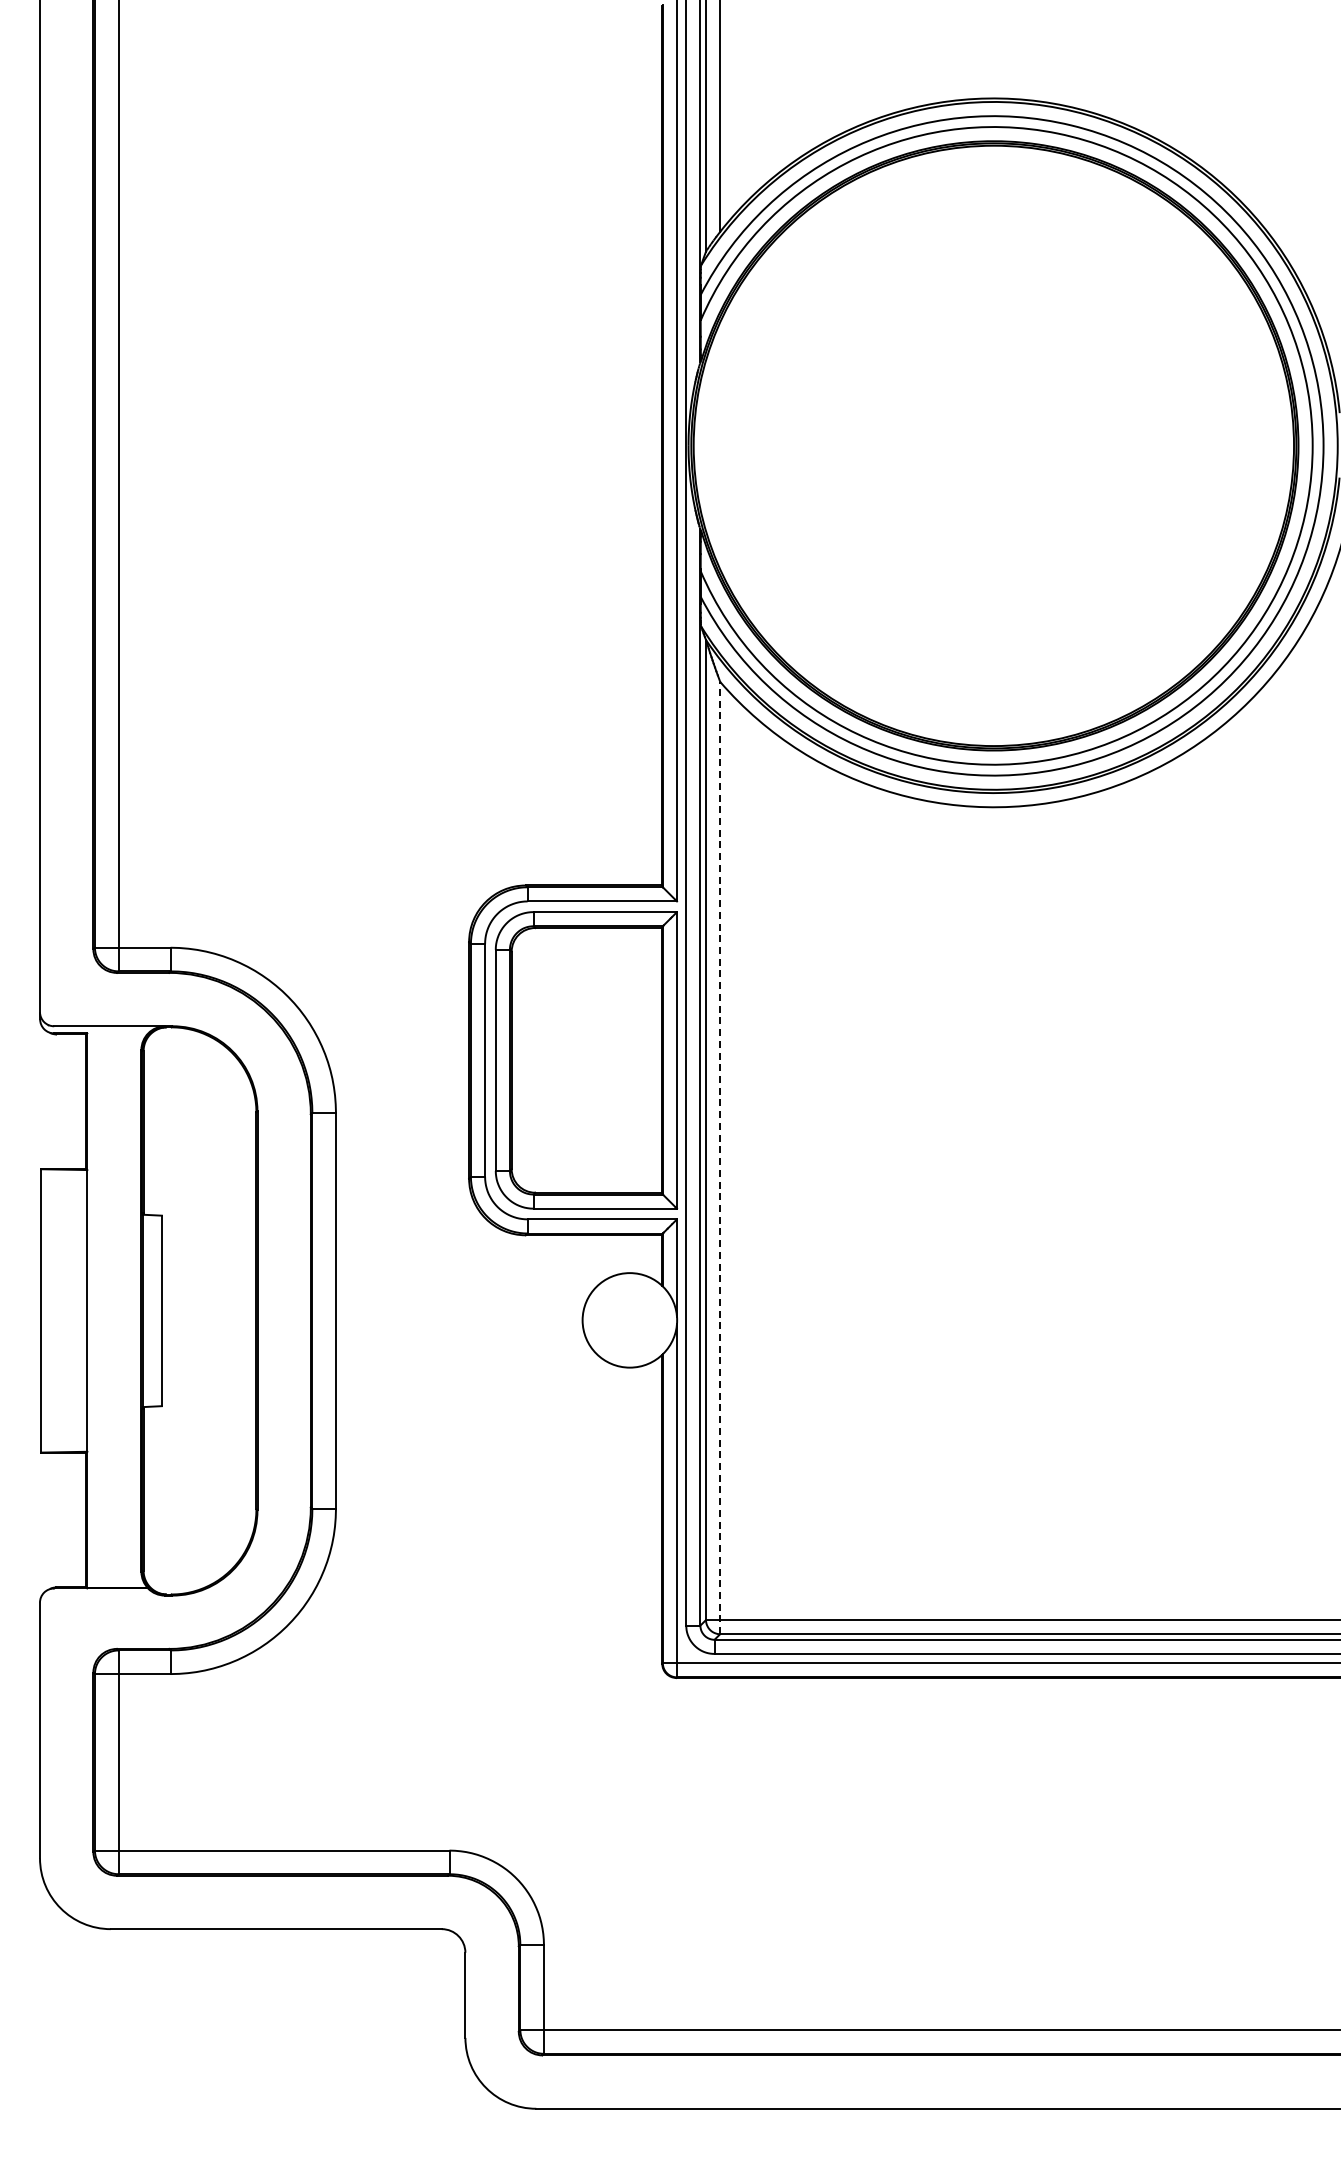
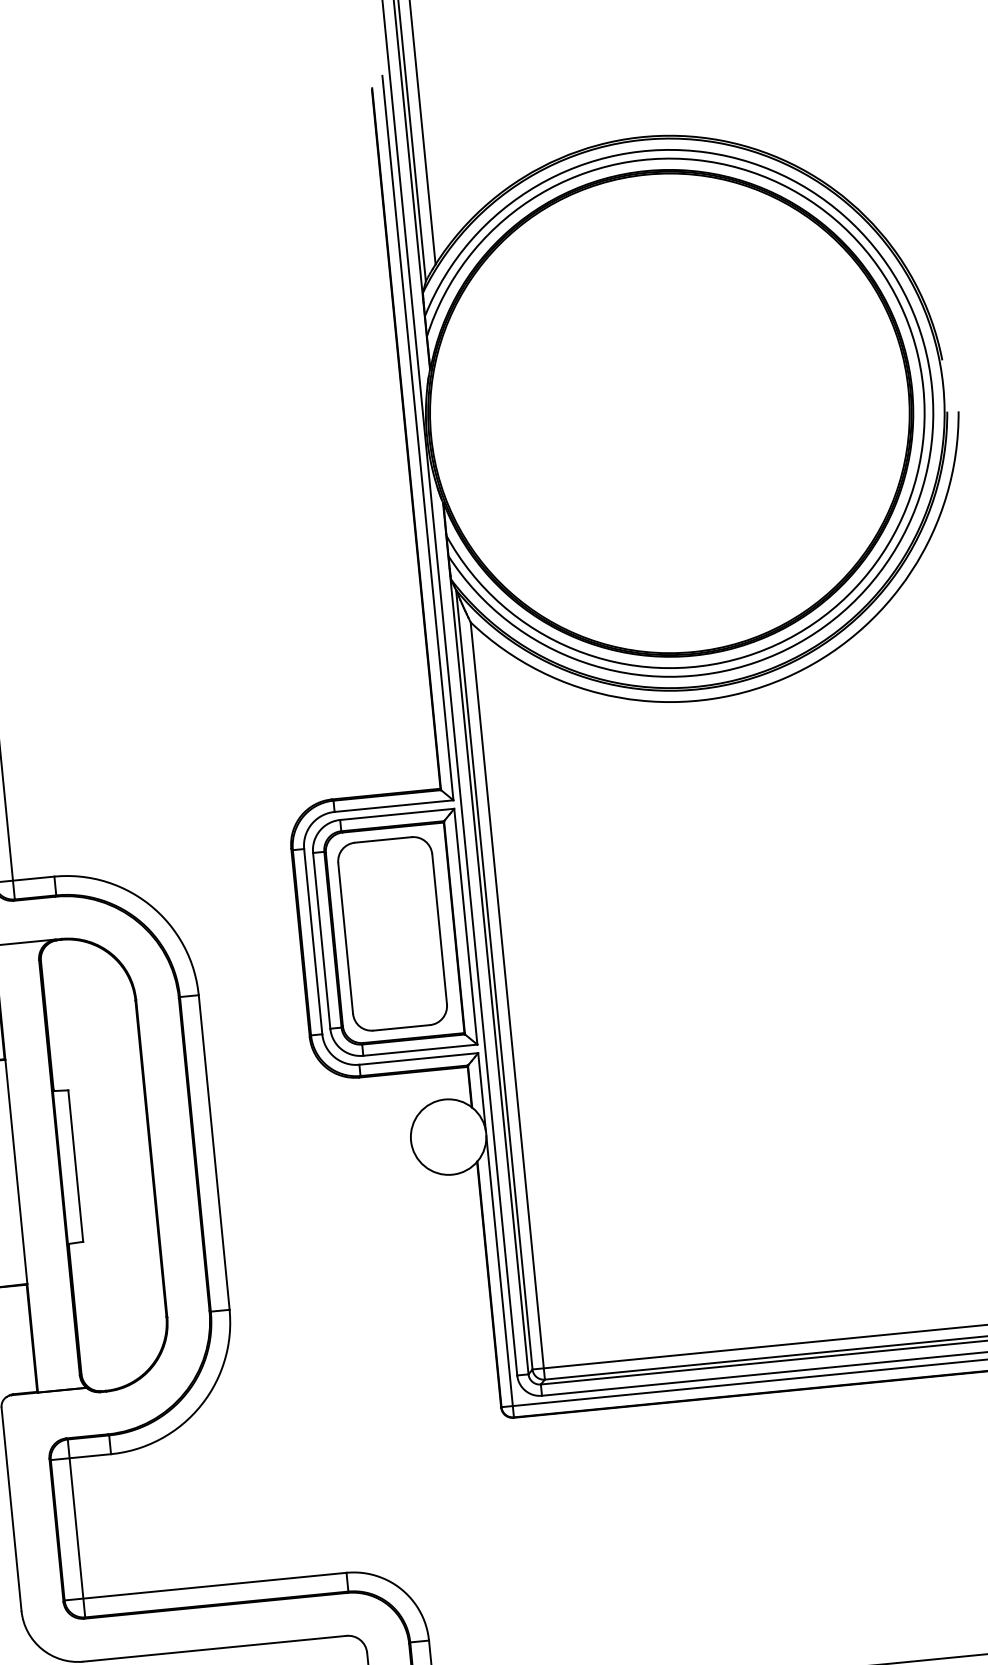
part: (584, 1060) -> (392, 934), added
line: (720, 1157) -> (507, 1000), dashed -> solid

